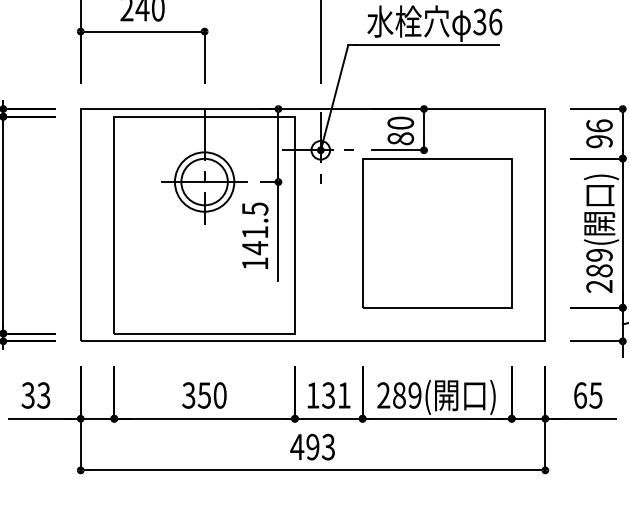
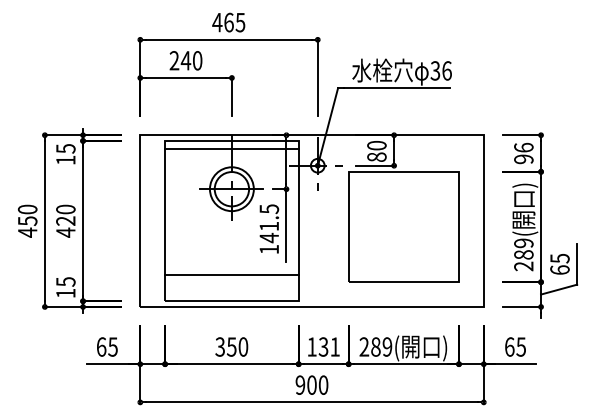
line: (204, 128) -> (231, 149), added
line: (204, 297) -> (231, 274), added
text: (34, 394) -> (106, 346), 33 -> 65
text: (312, 446) -> (311, 384), 493 -> 900

